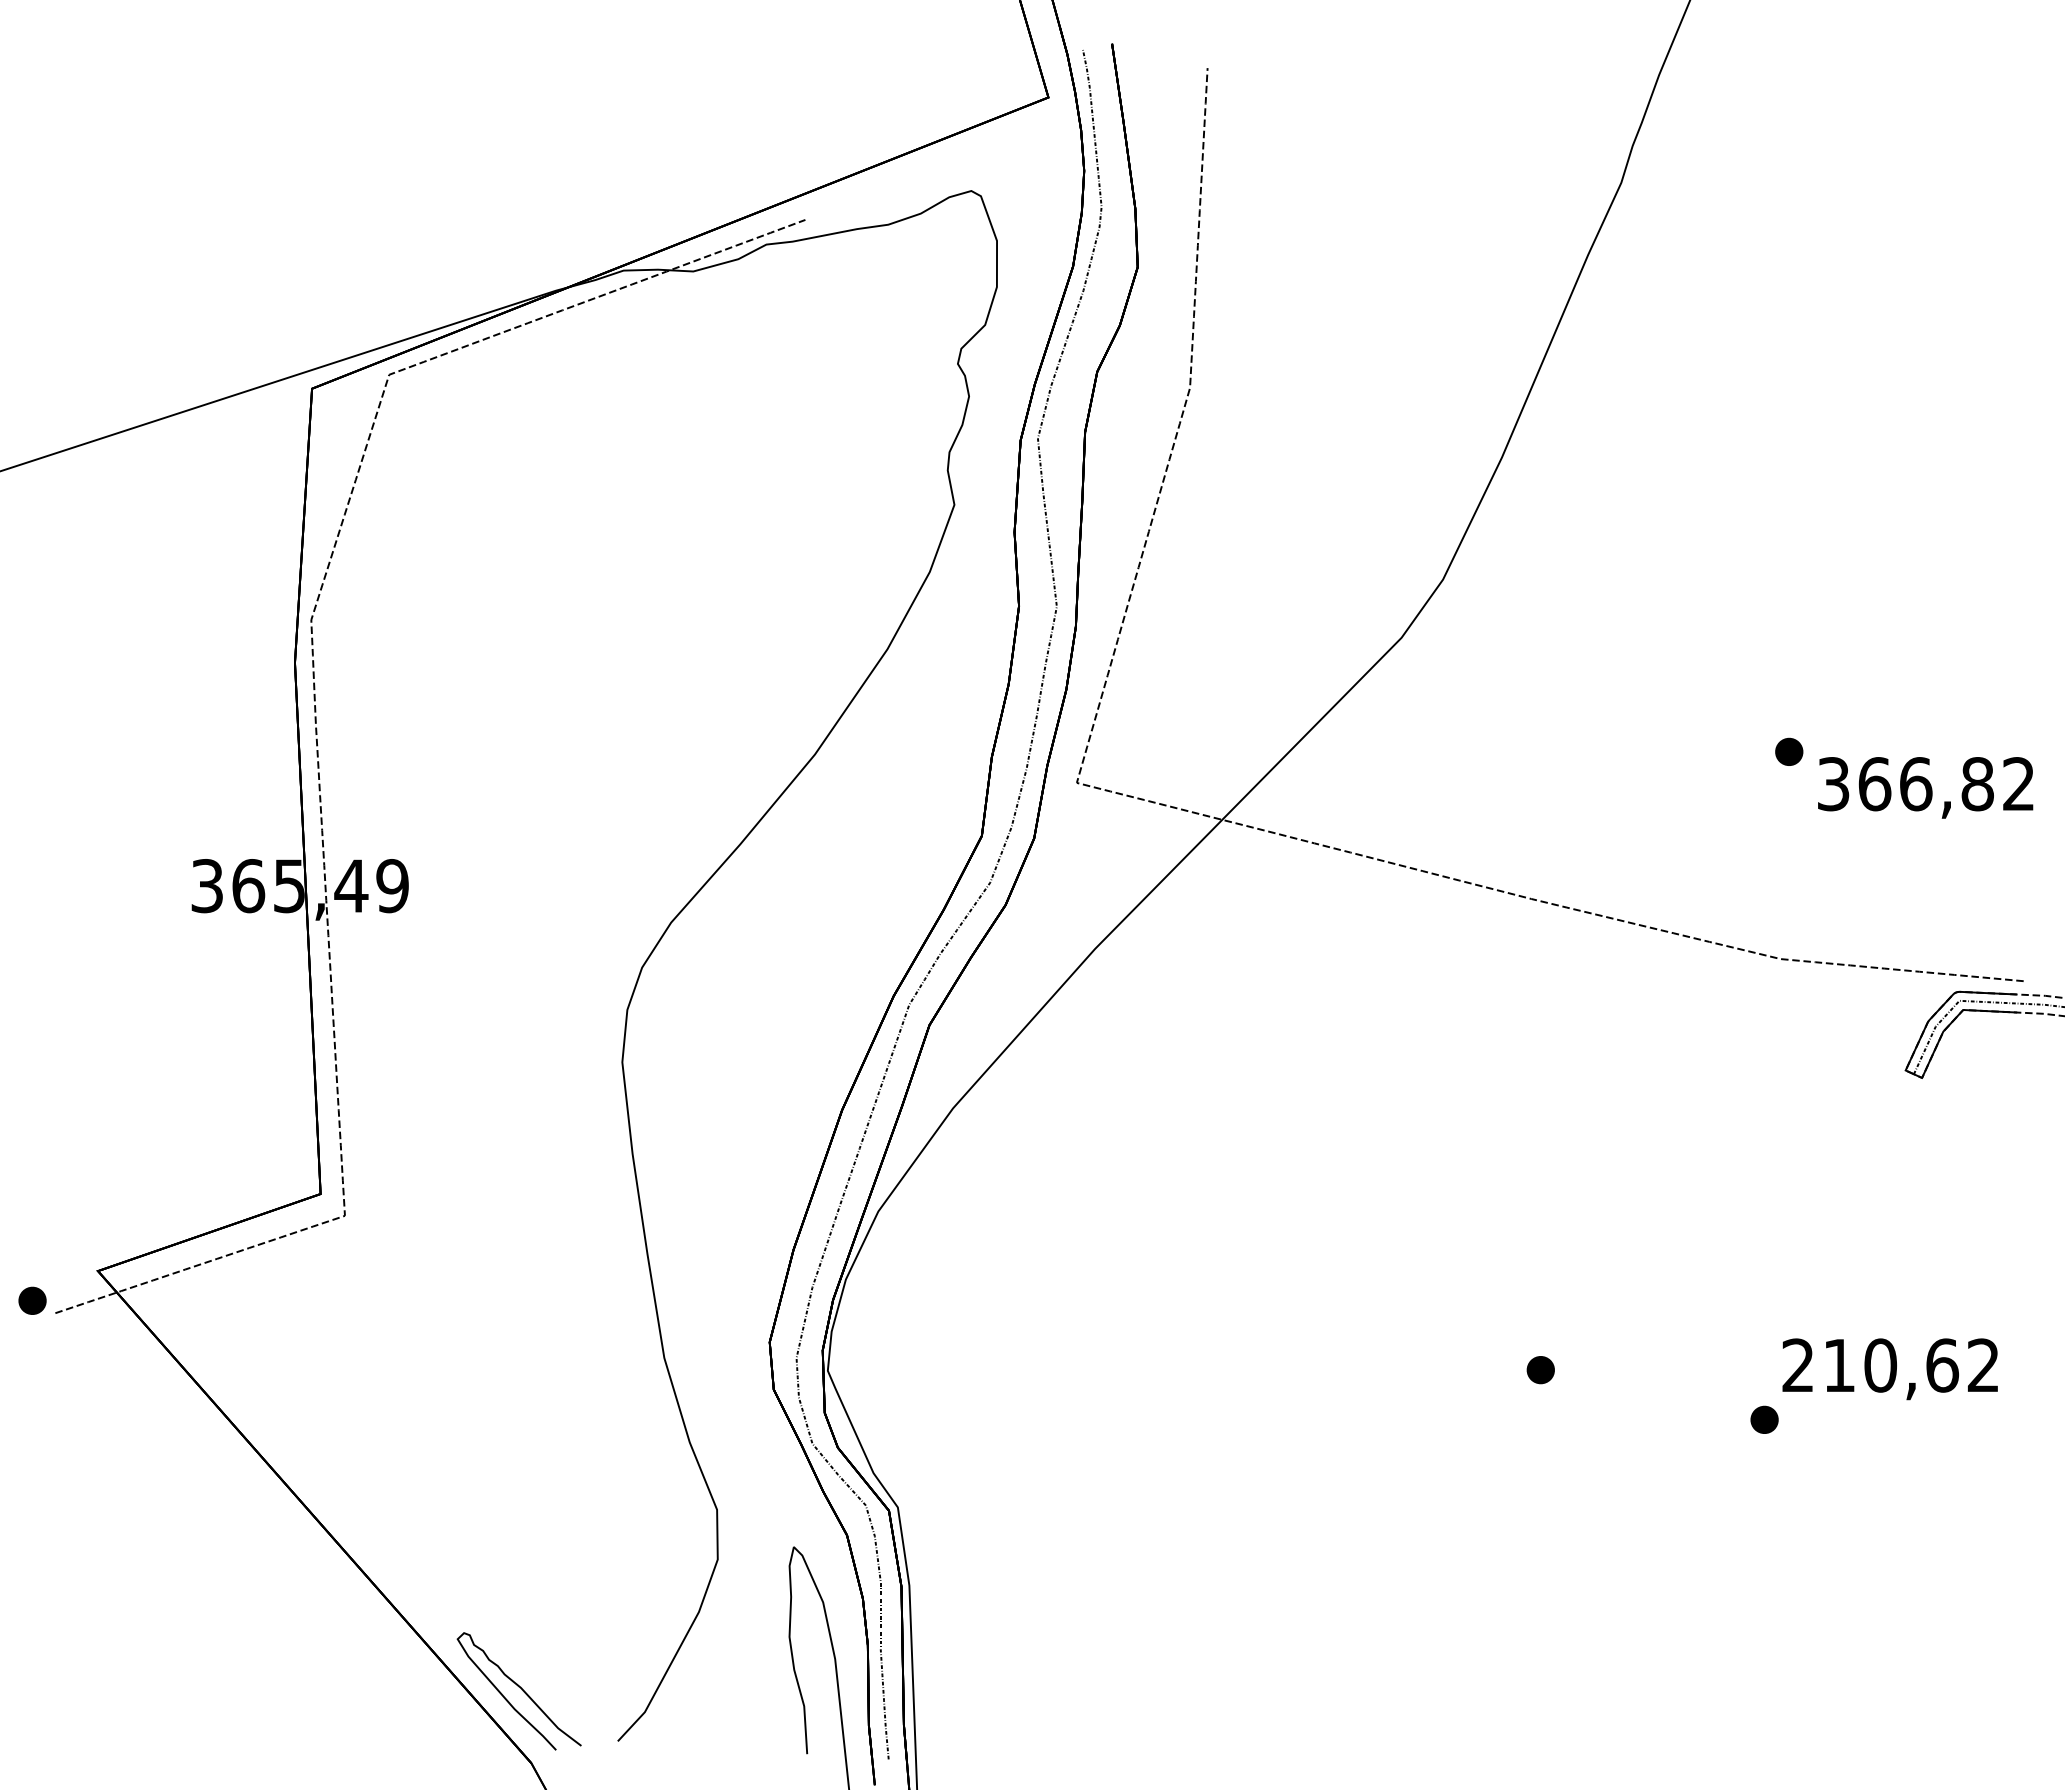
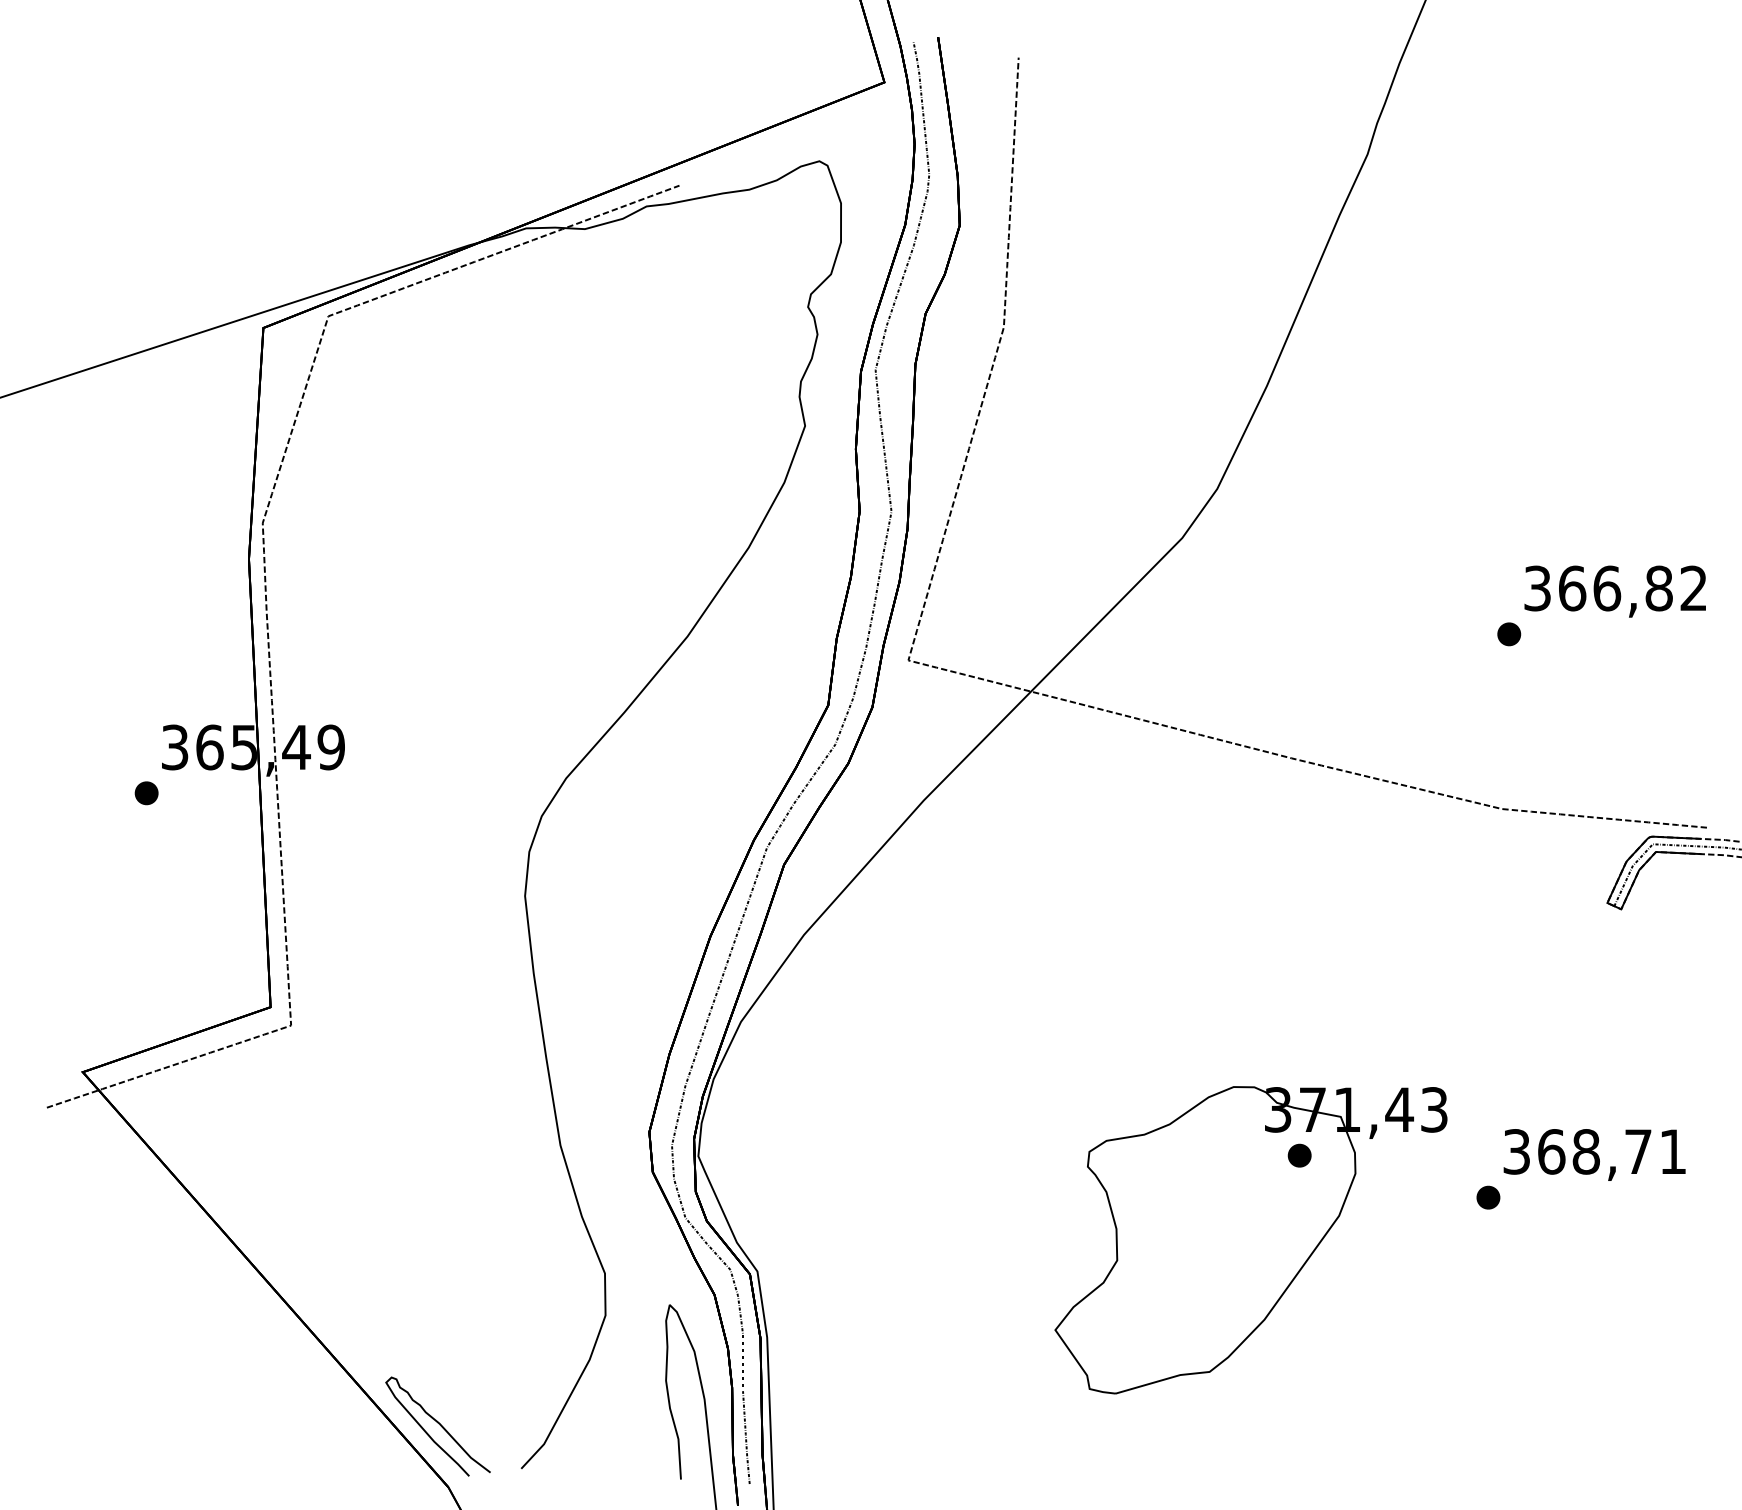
text: (1924, 787) -> (1614, 591), moved
part: (32, 1301) -> (146, 793), moved
text: (1890, 1365) -> (1594, 1151), 210,62 -> 368,71
part: (1482, 1470) -> (1250, 1240), added

